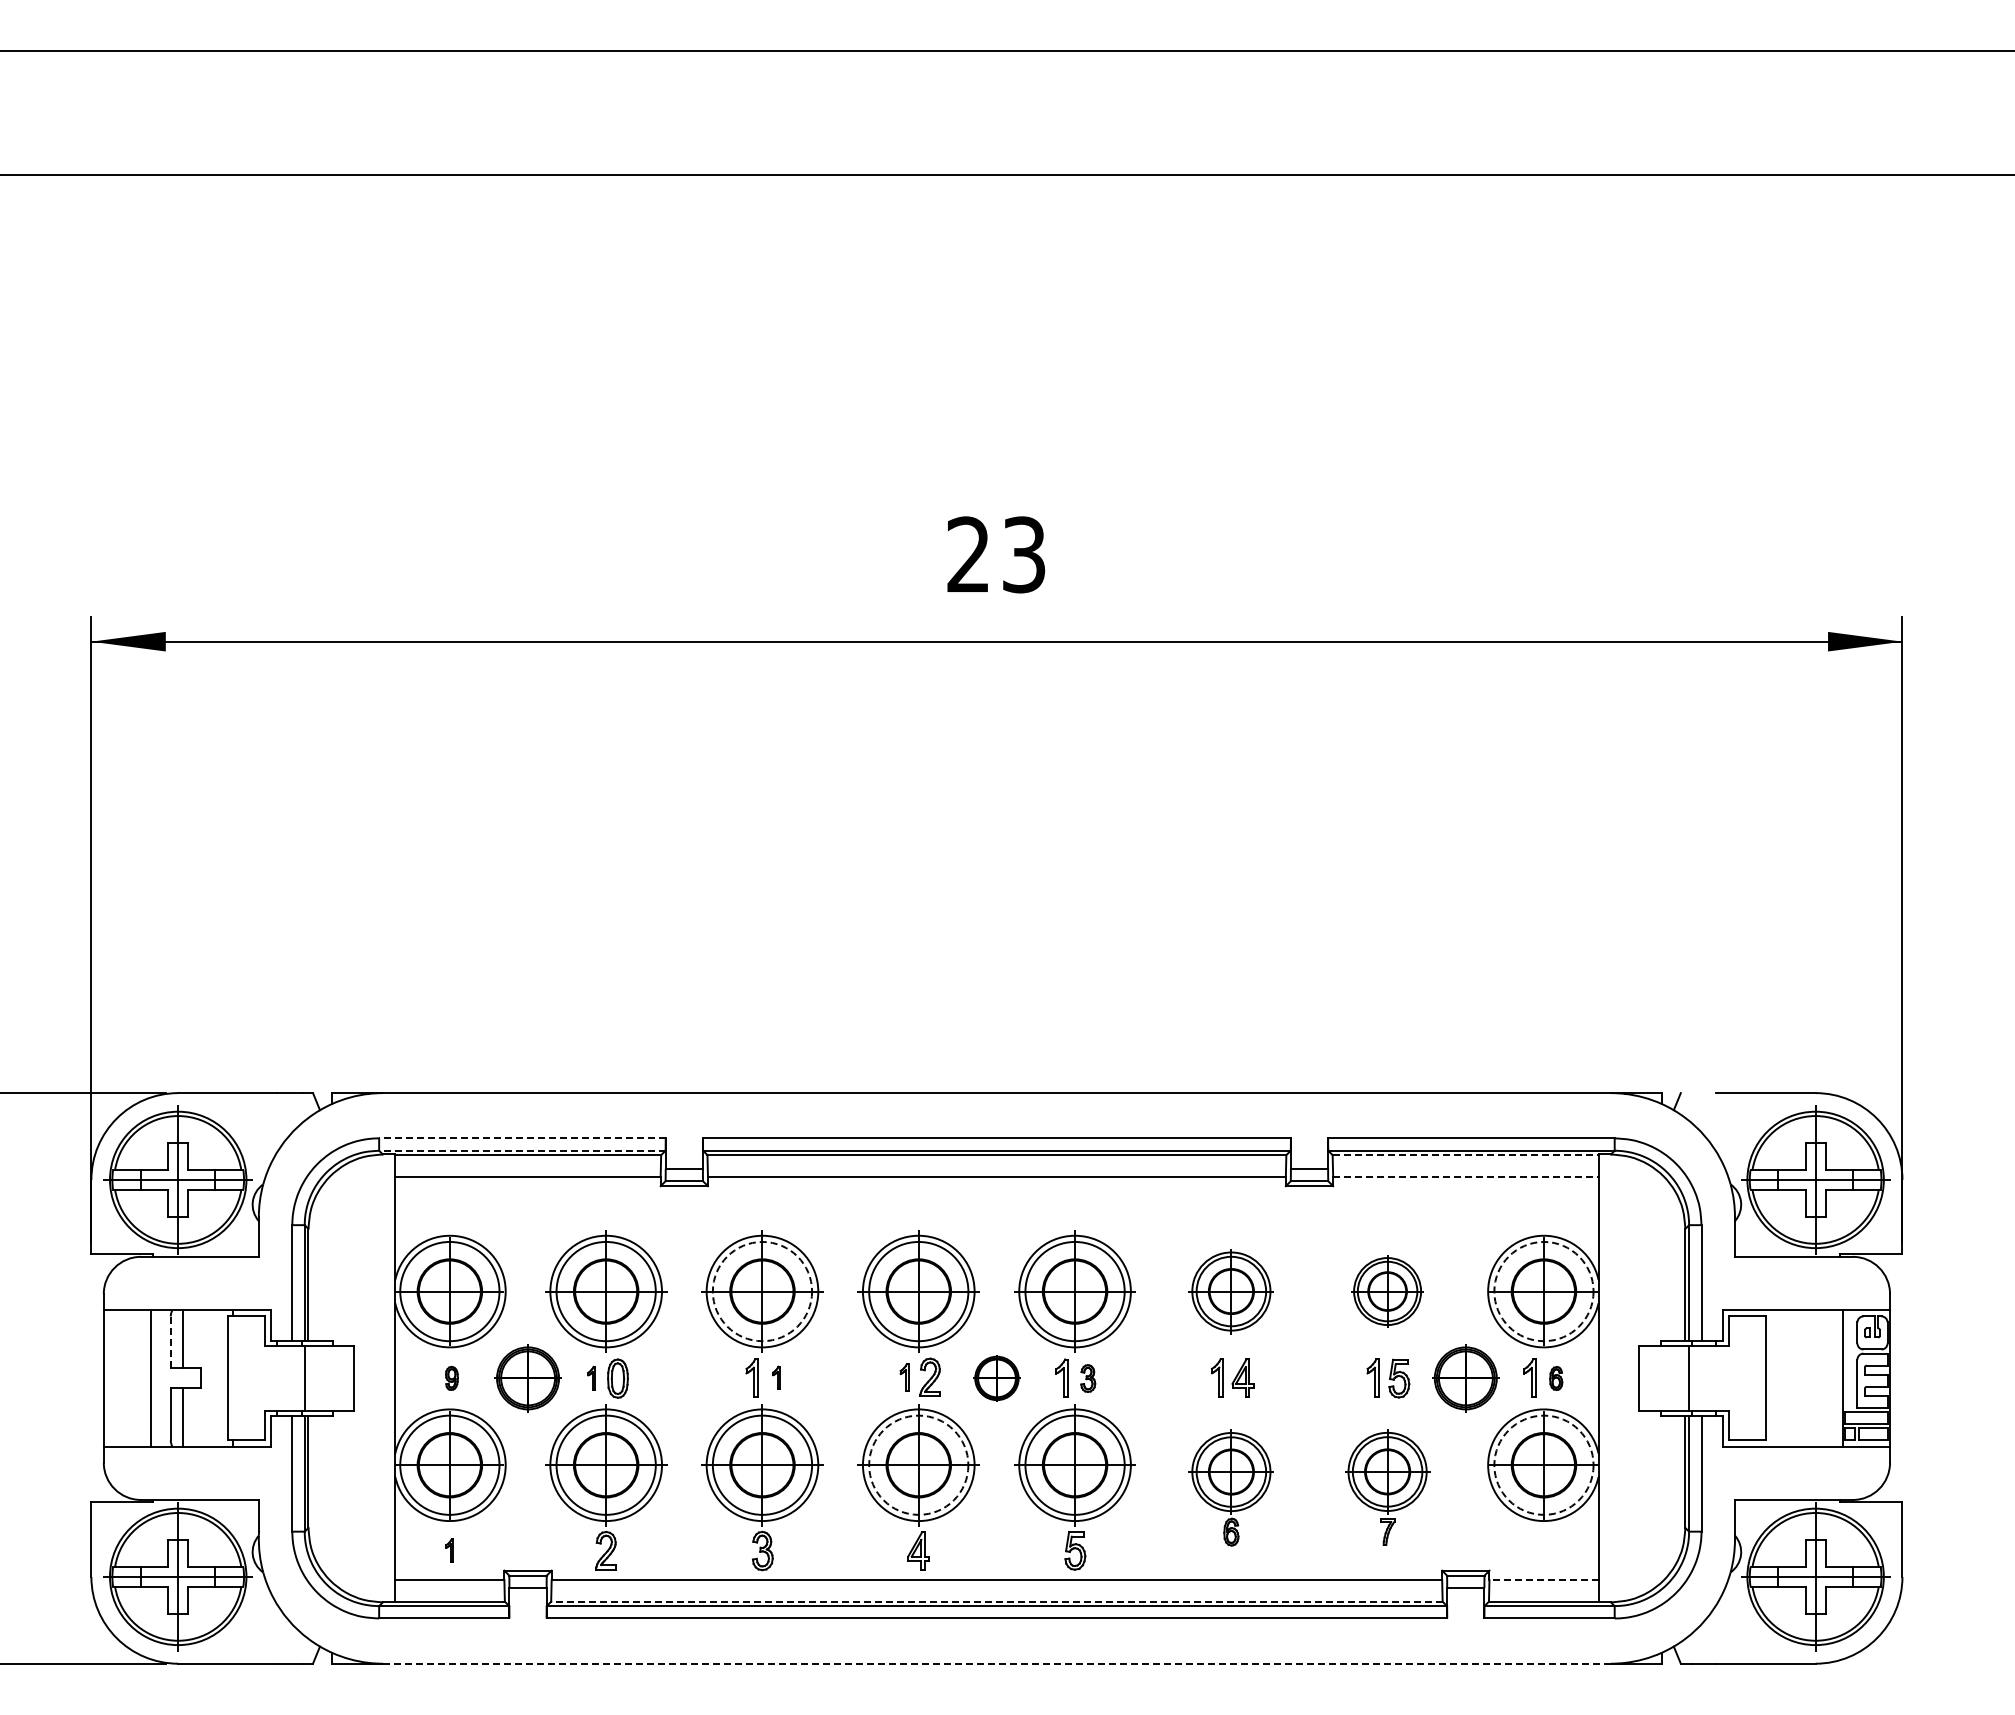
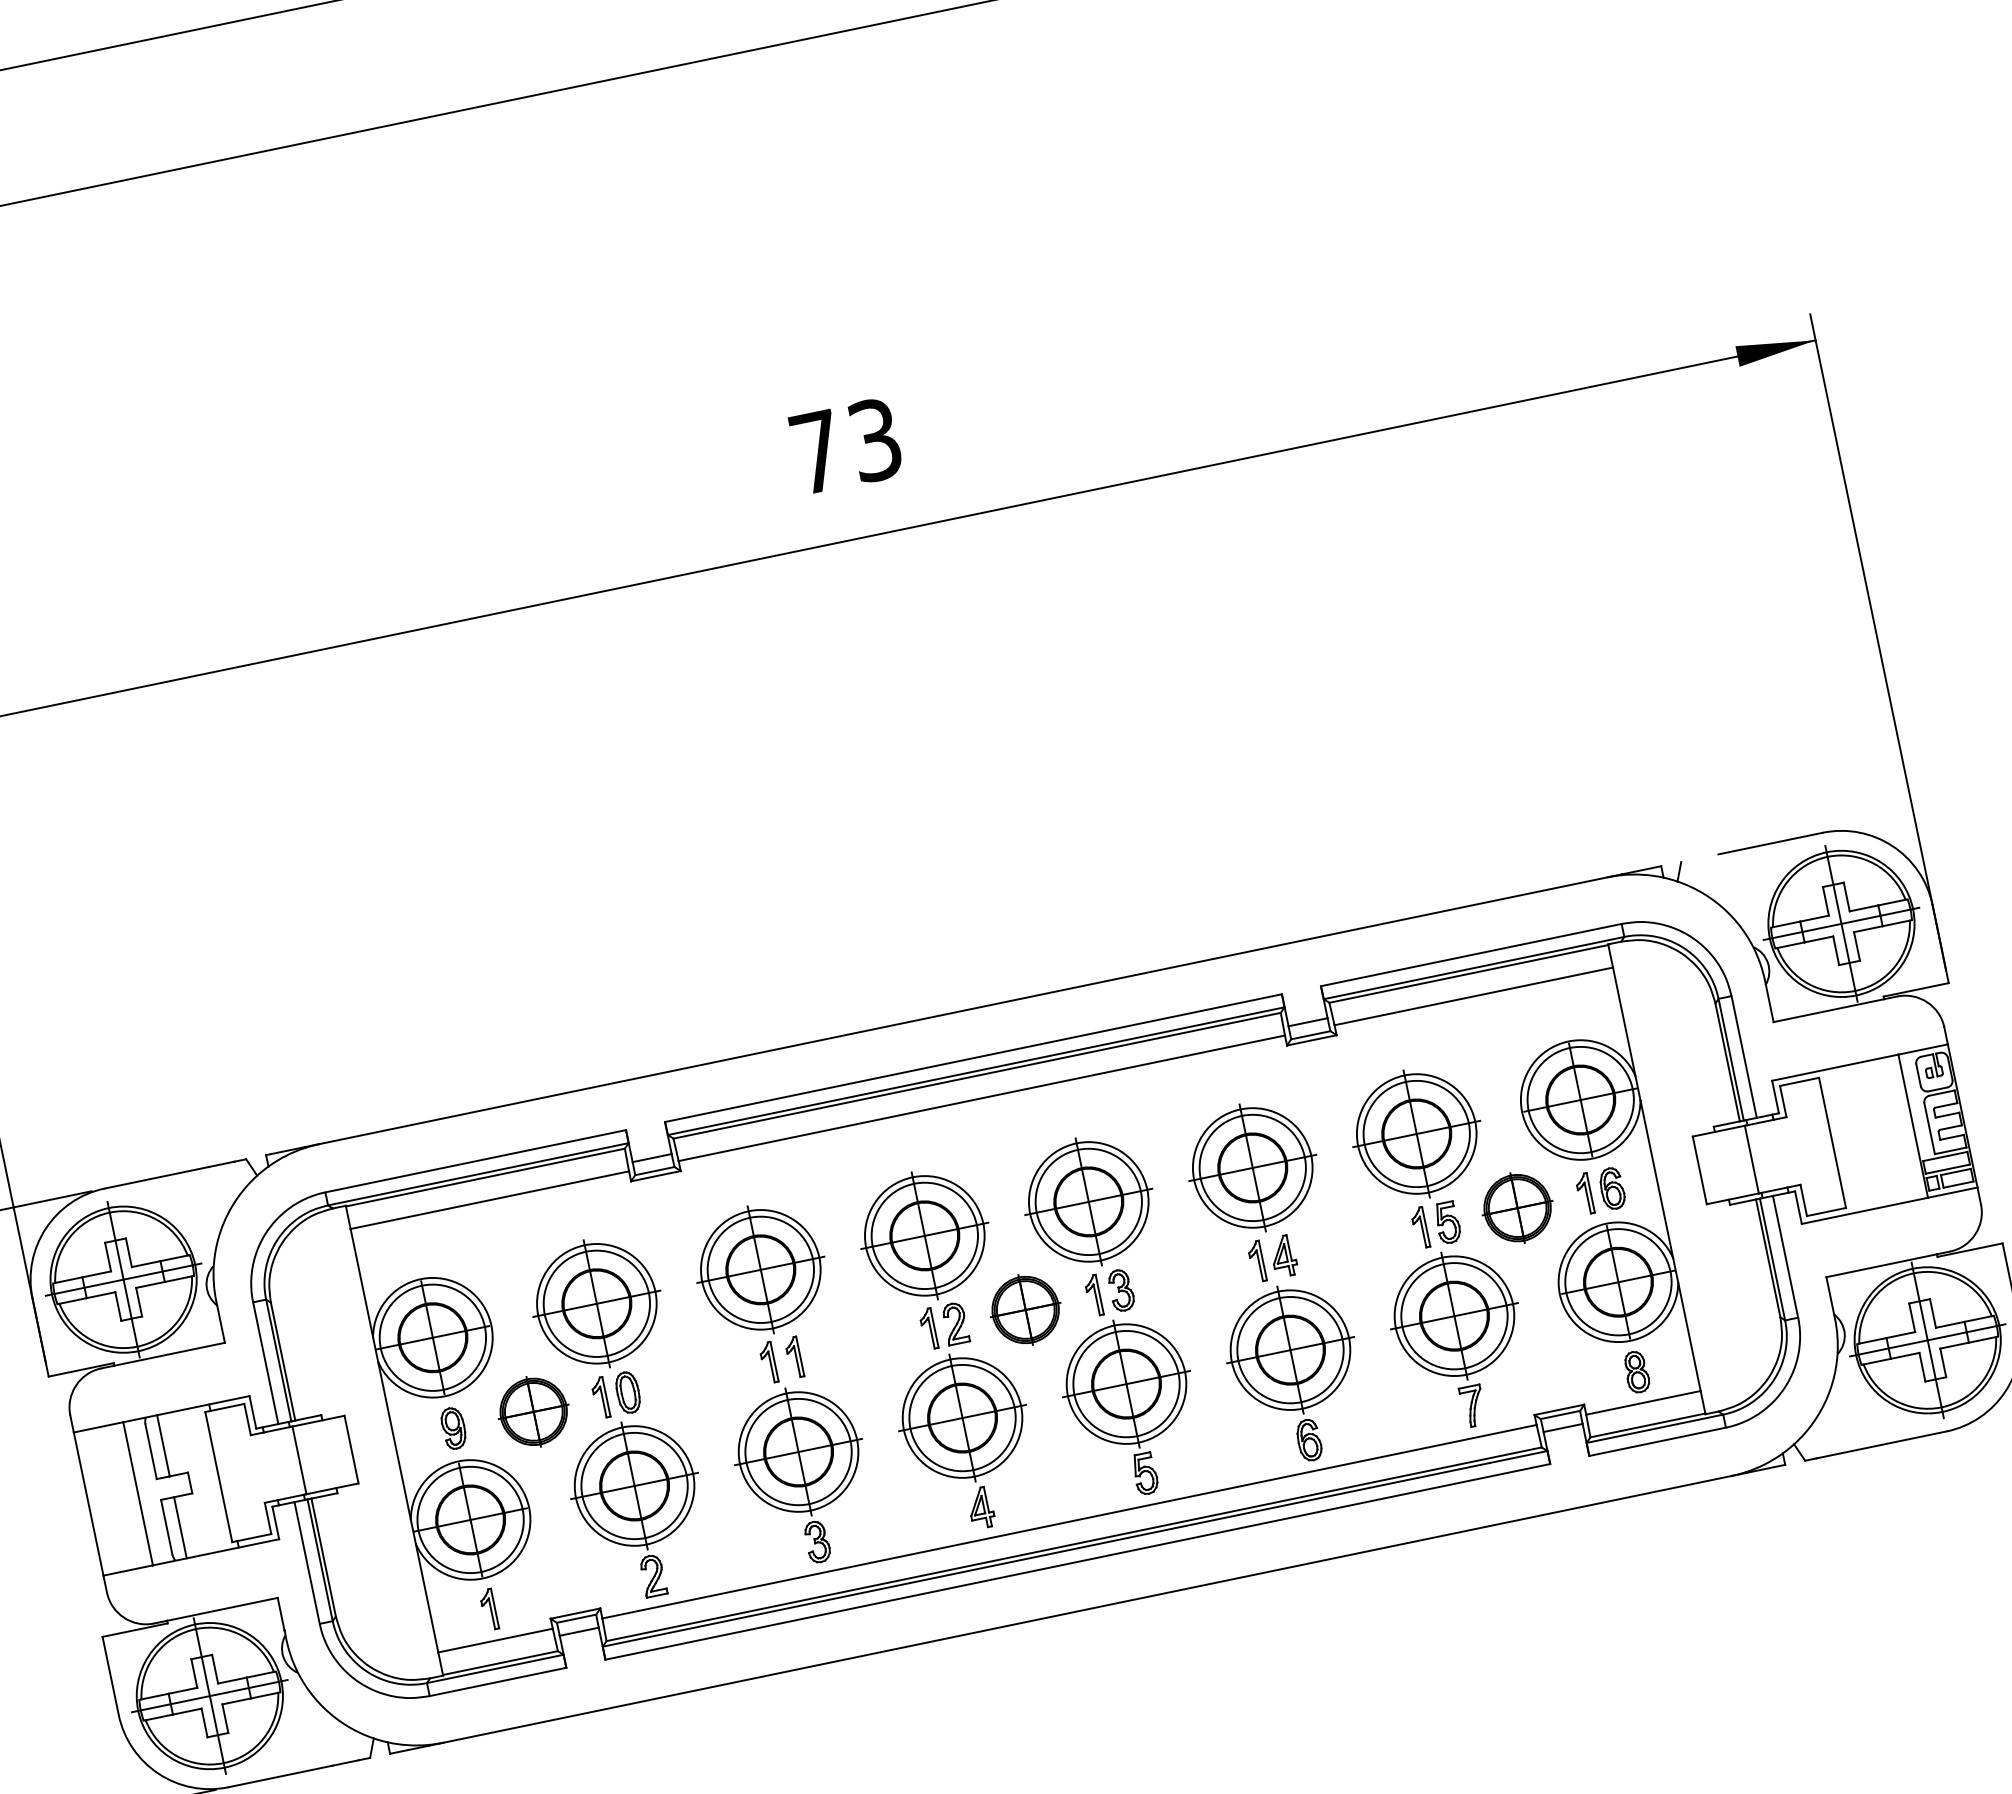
text: (968, 553) -> (816, 450), 23 -> 73
line: (521, 1138) -> (474, 1161), dashed -> solid
line: (521, 1150) -> (477, 1174), dashed -> solid
line: (1465, 1155) -> (1468, 974), dashed -> solid
line: (1465, 1176) -> (1473, 996), dashed -> solid
circle: (762, 1291) -> (760, 1269), dashed -> solid
part: (1231, 1291) -> (1252, 1167), size x1.43
part: (1387, 1291) -> (1416, 1133), size x1.67
circle: (1543, 1291) -> (1580, 1100), dashed -> solid
line: (170, 1341) -> (150, 1450), dashed -> solid
part: (904, 1376) -> (928, 1328), size x1.43
part: (591, 1377) -> (600, 1397), size x1.67
part: (776, 1377) -> (794, 1356), size x1.67
part: (451, 1378) -> (453, 1428), size x1.67
part: (996, 1378) -> (1025, 1310), size x1.43
part: (1088, 1378) -> (1121, 1290), size x1.43
part: (1556, 1378) -> (1612, 1188), size x1.67
circle: (918, 1464) -> (962, 1417), dashed -> solid
circle: (1543, 1464) -> (1617, 1281), dashed -> solid
part: (1231, 1487) -> (1295, 1373), size x1.43
part: (1387, 1487) -> (1459, 1339), size x1.43
part: (449, 1550) -> (488, 1609), size x1.67
part: (1543, 1550) -> (1636, 1371), added
line: (1544, 1580) -> (1644, 1403), dashed -> solid
line: (996, 1601) -> (1073, 1544), dashed -> solid
line: (996, 1663) -> (1087, 1609), dashed -> solid

